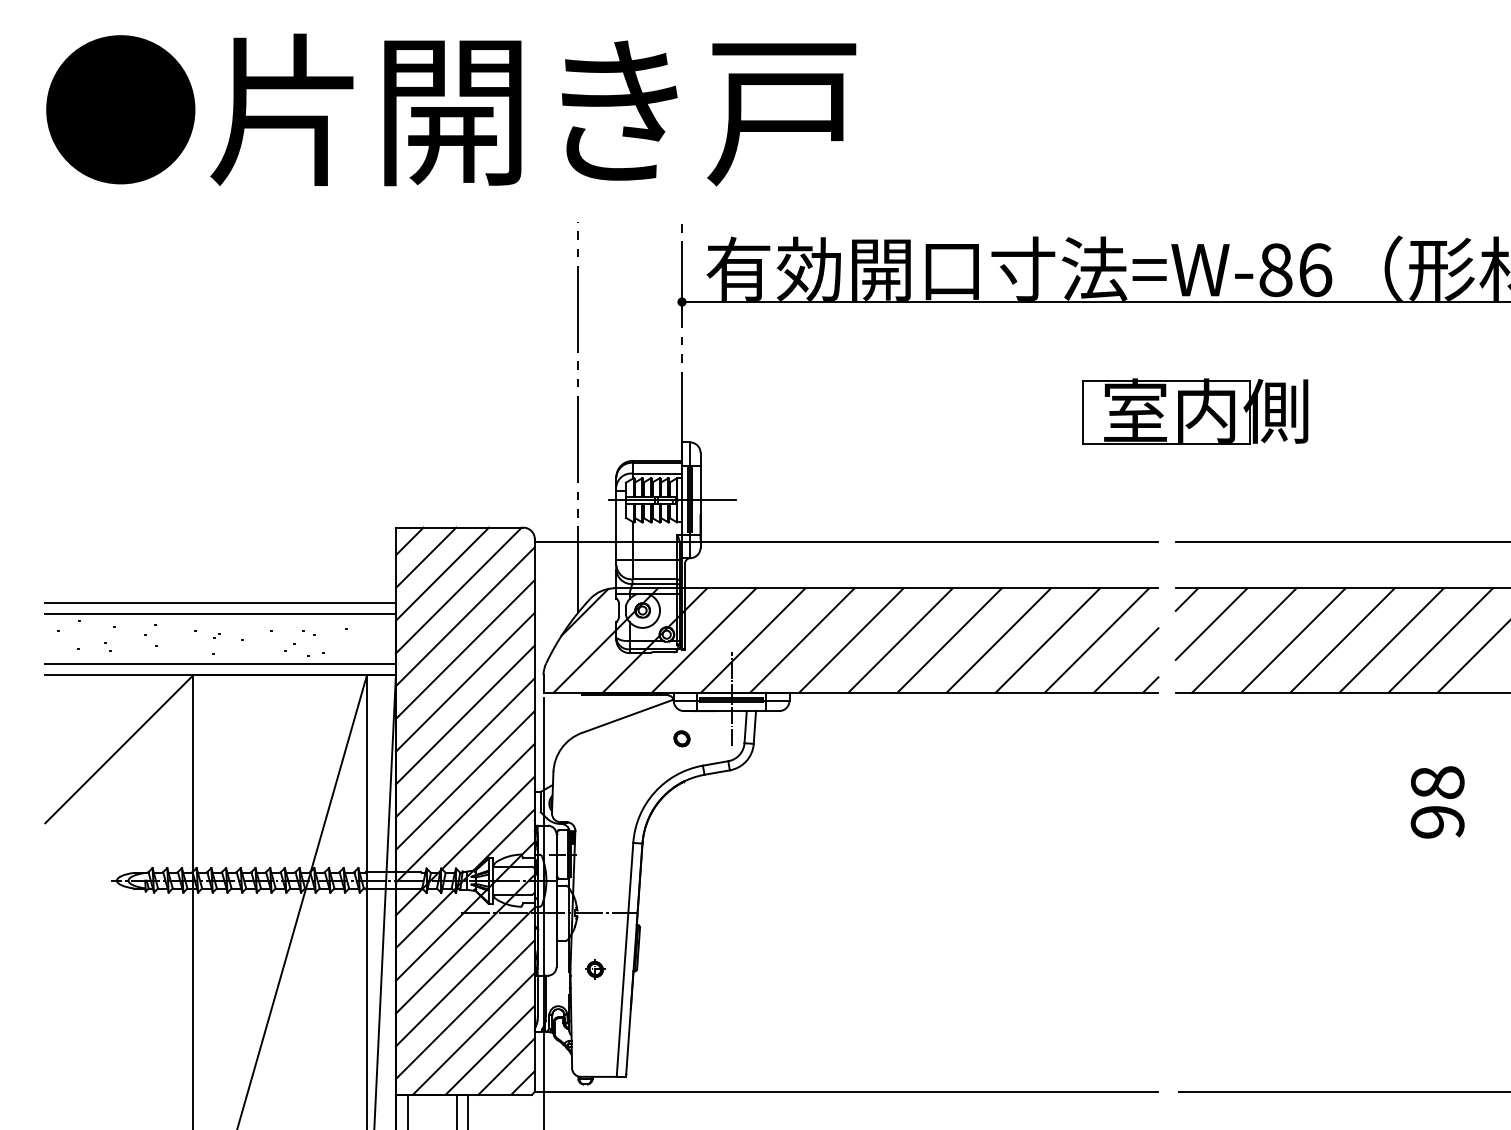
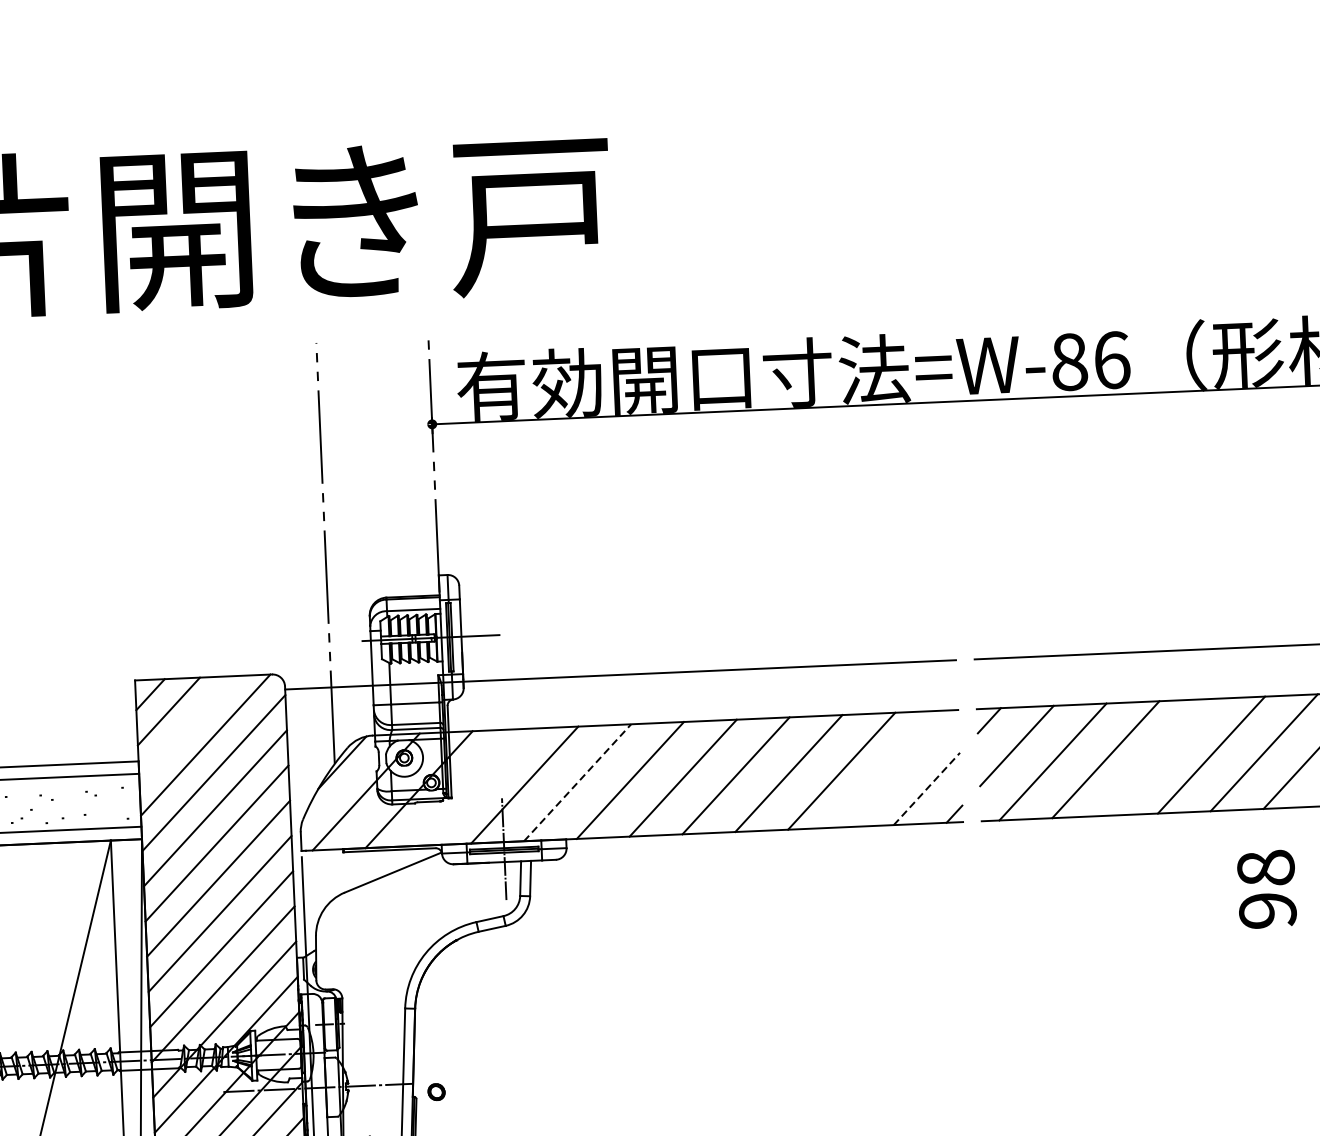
part: (1195, 411) -> (989, 517), removed
line: (442, 573) -> (187, 727), removed
line: (704, 640) -> (472, 787), removed
line: (802, 640) -> (577, 782), solid -> dashed
line: (1096, 640) -> (893, 768), removed
line: (1342, 640) -> (1158, 757), removed
line: (1126, 660) -> (927, 789), solid -> dashed
part: (681, 738) -> (436, 1091), moved
text: (1437, 802) -> (1266, 889), moved

